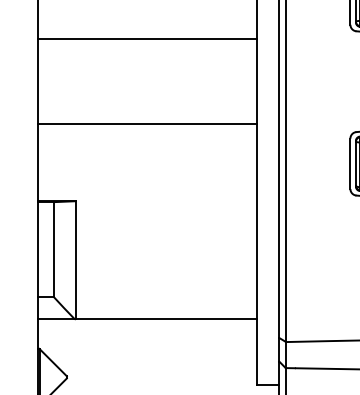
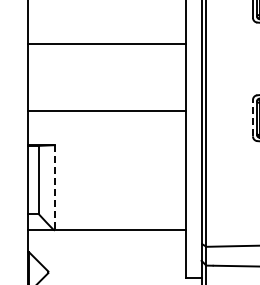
line: (147, 39) -> (106, 44), moved
line: (147, 124) -> (106, 110), moved
line: (349, 162) -> (252, 117), solid -> dashed
line: (75, 259) -> (54, 187), solid -> dashed

